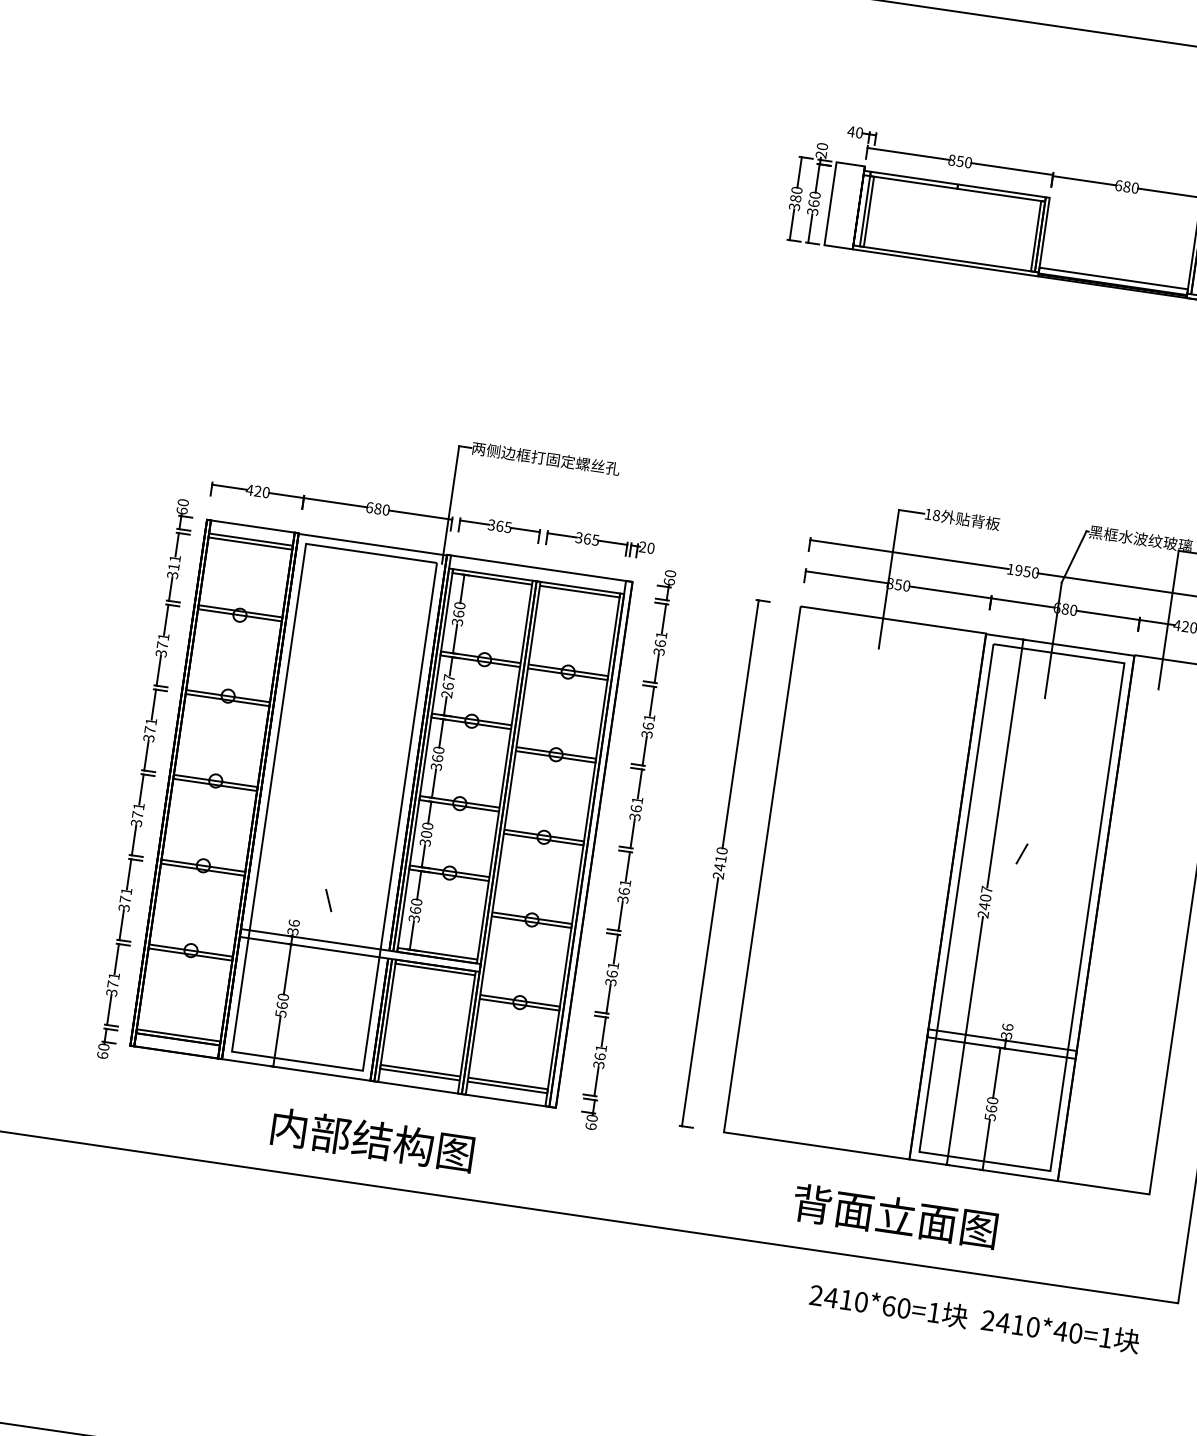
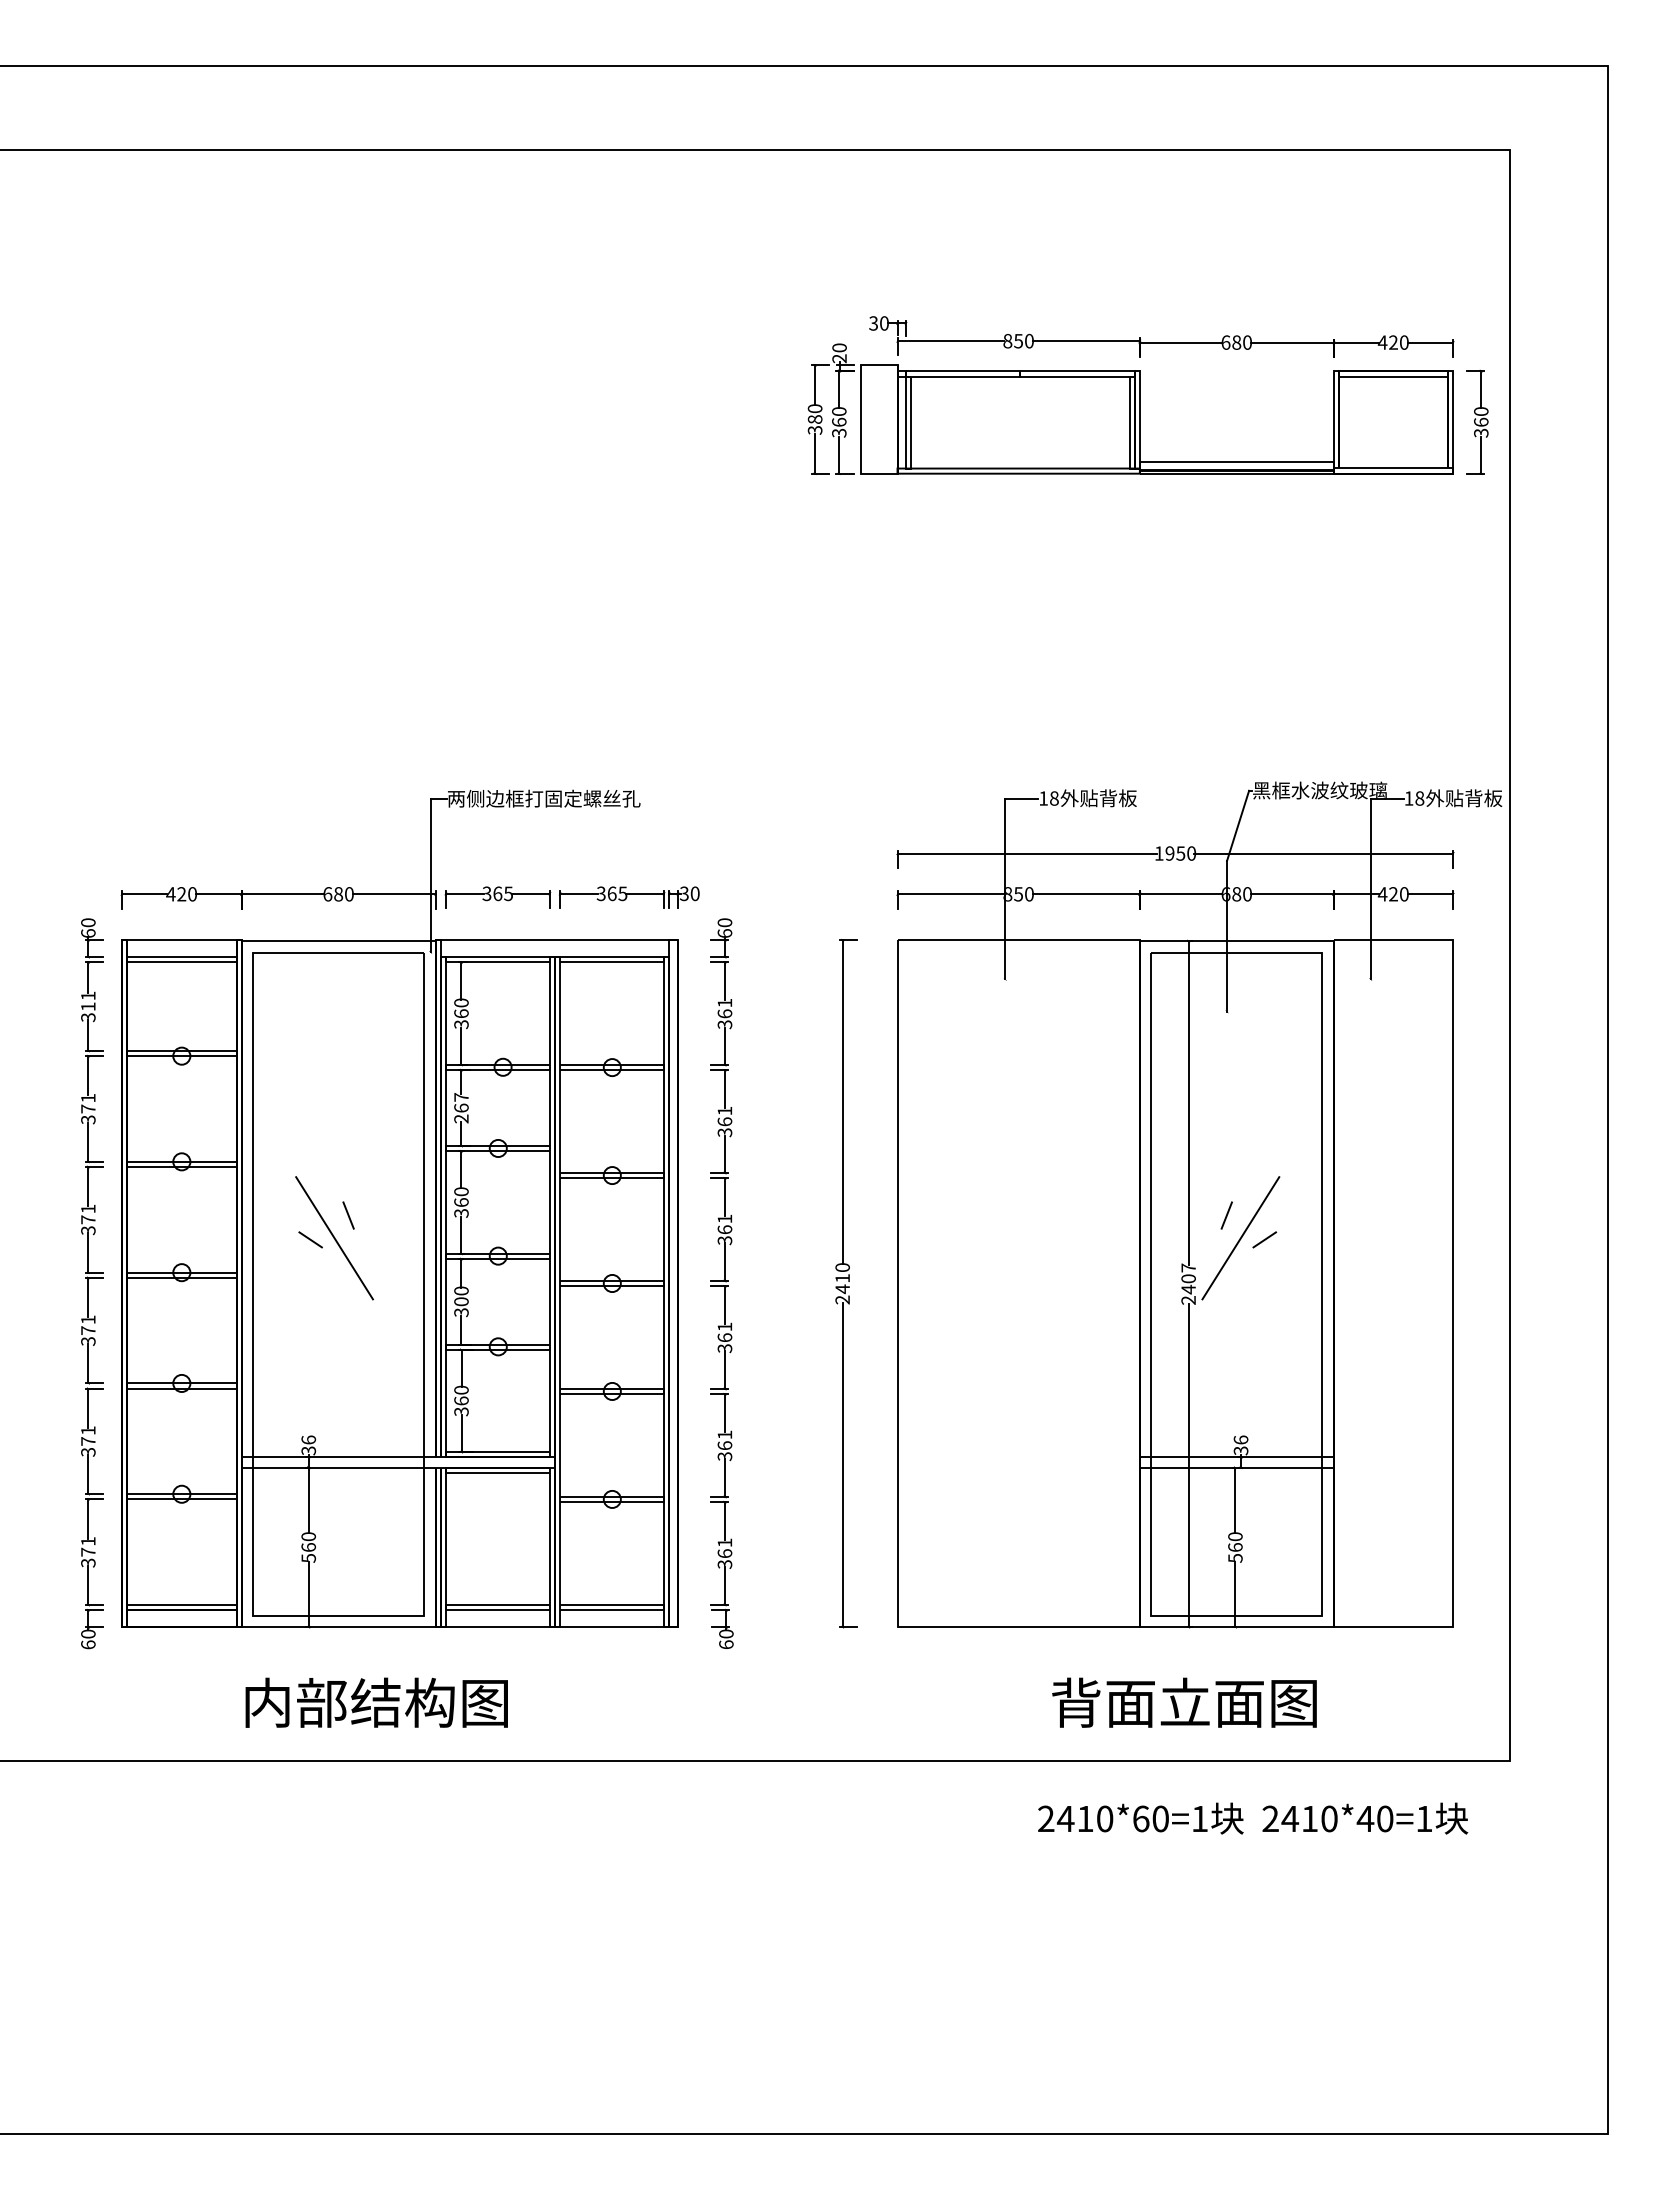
text: (851, 131) -> (873, 323), 40 -> 30
text: (641, 547) -> (683, 894), 20 -> 30
line: (317, 769) -> (310, 1239), added
line: (336, 771) -> (334, 1238), added
line: (1029, 873) -> (1240, 1238), added
line: (1048, 876) -> (1264, 1239), added
line: (328, 900) -> (348, 1215), moved
text: (372, 1139) -> (376, 1702), moved
text: (895, 1216) -> (1184, 1702), moved

